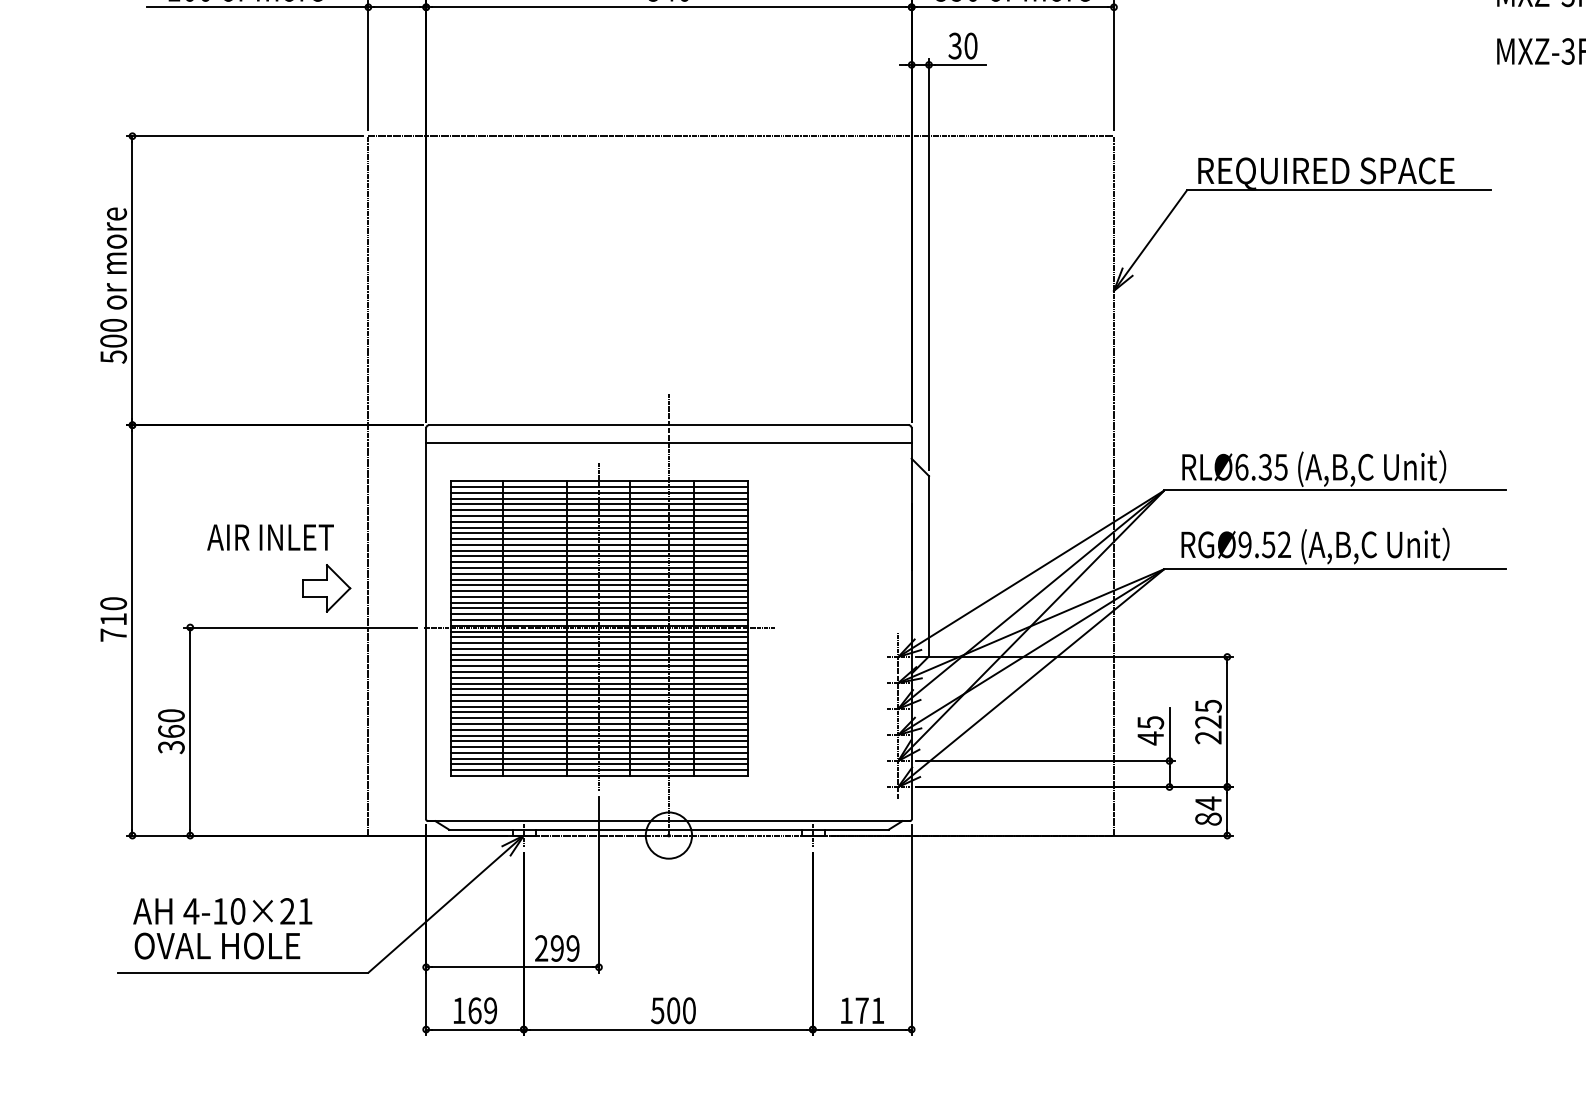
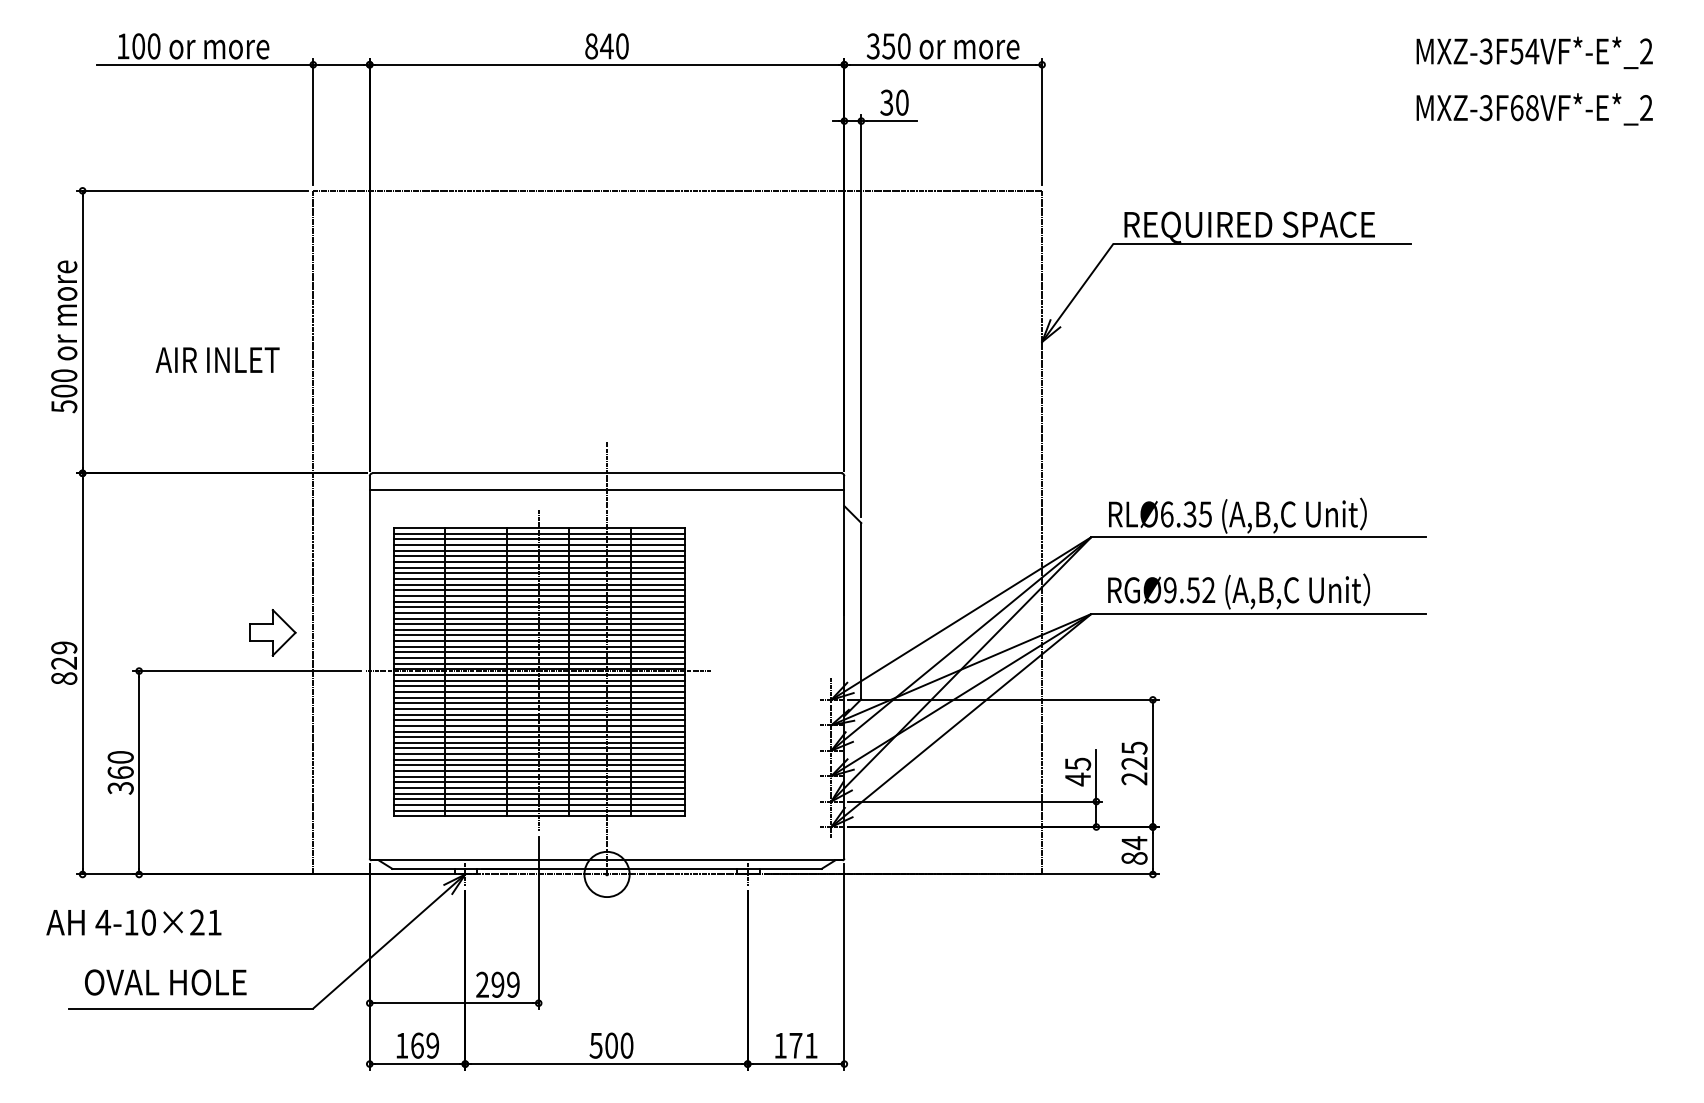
text: (270, 536) -> (217, 359), moved
text: (113, 618) -> (64, 662), 710 -> 829
text: (222, 911) -> (133, 922), moved

